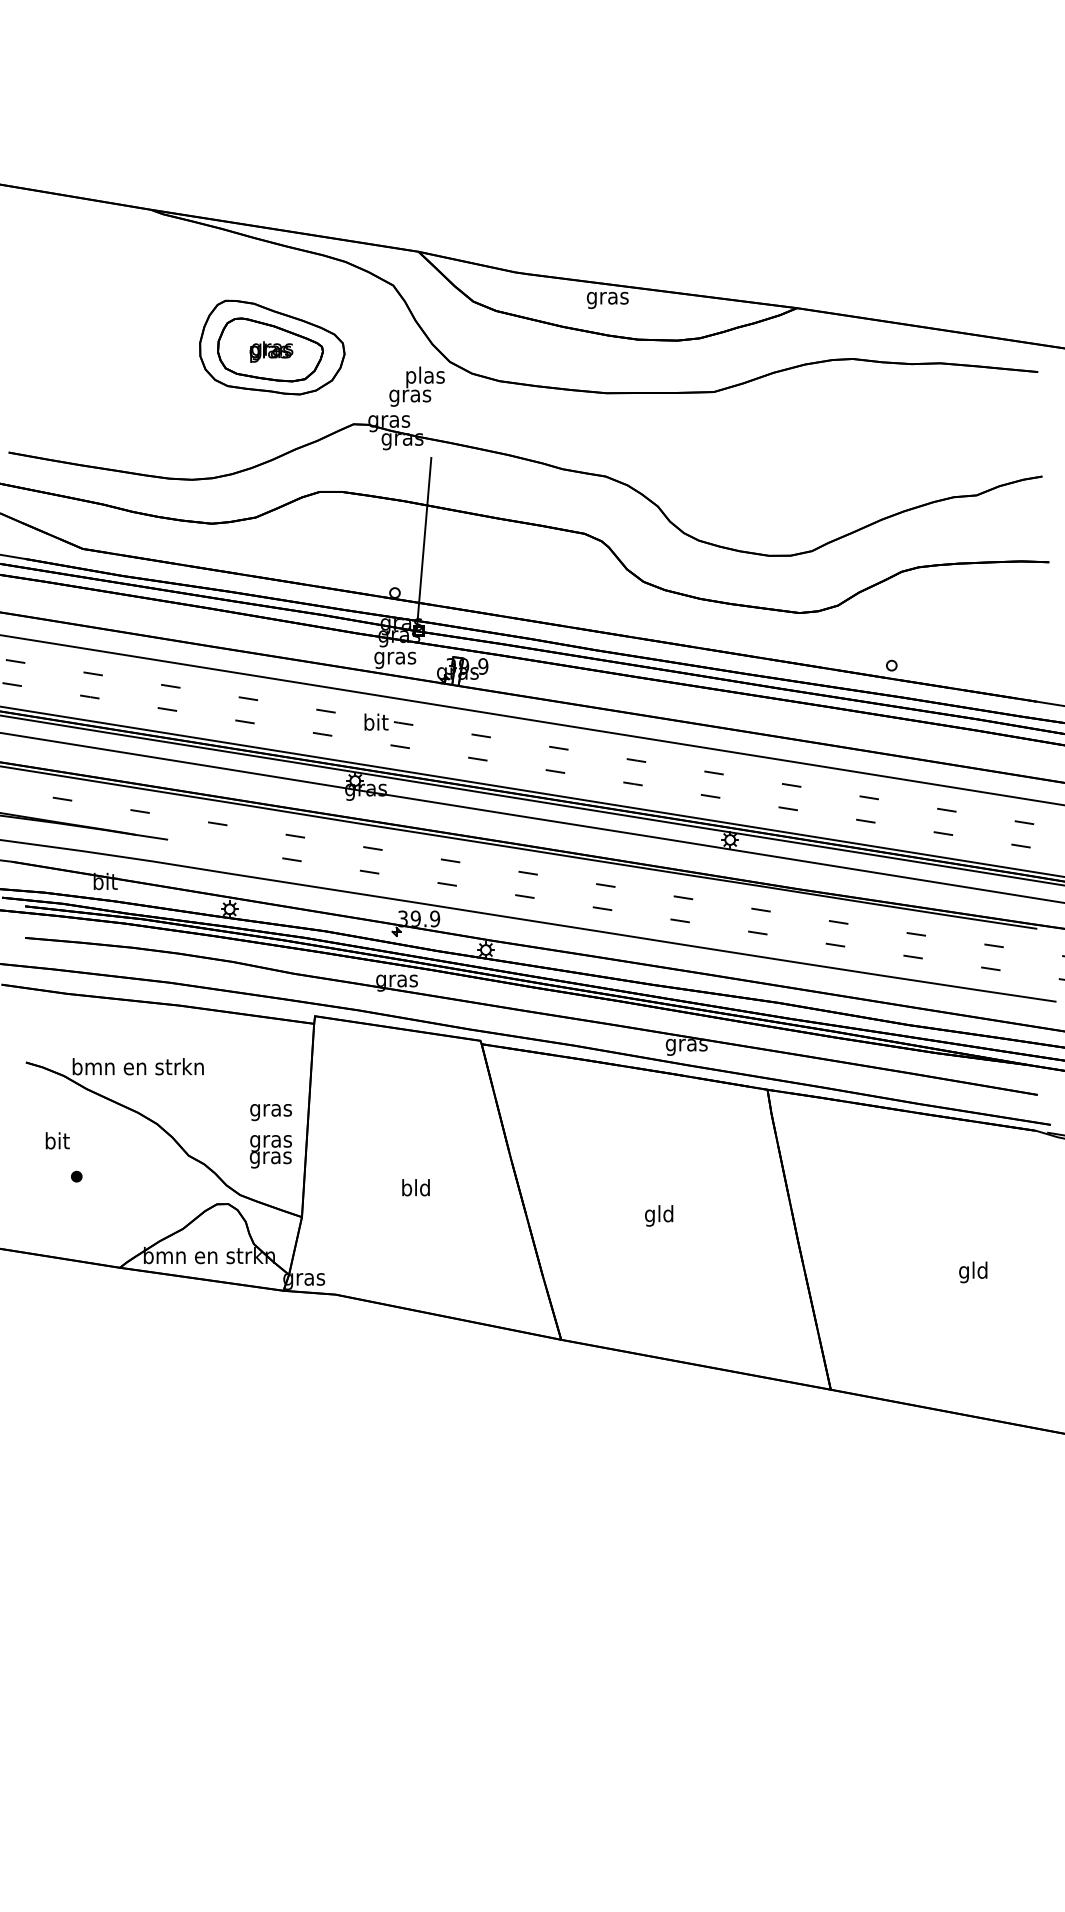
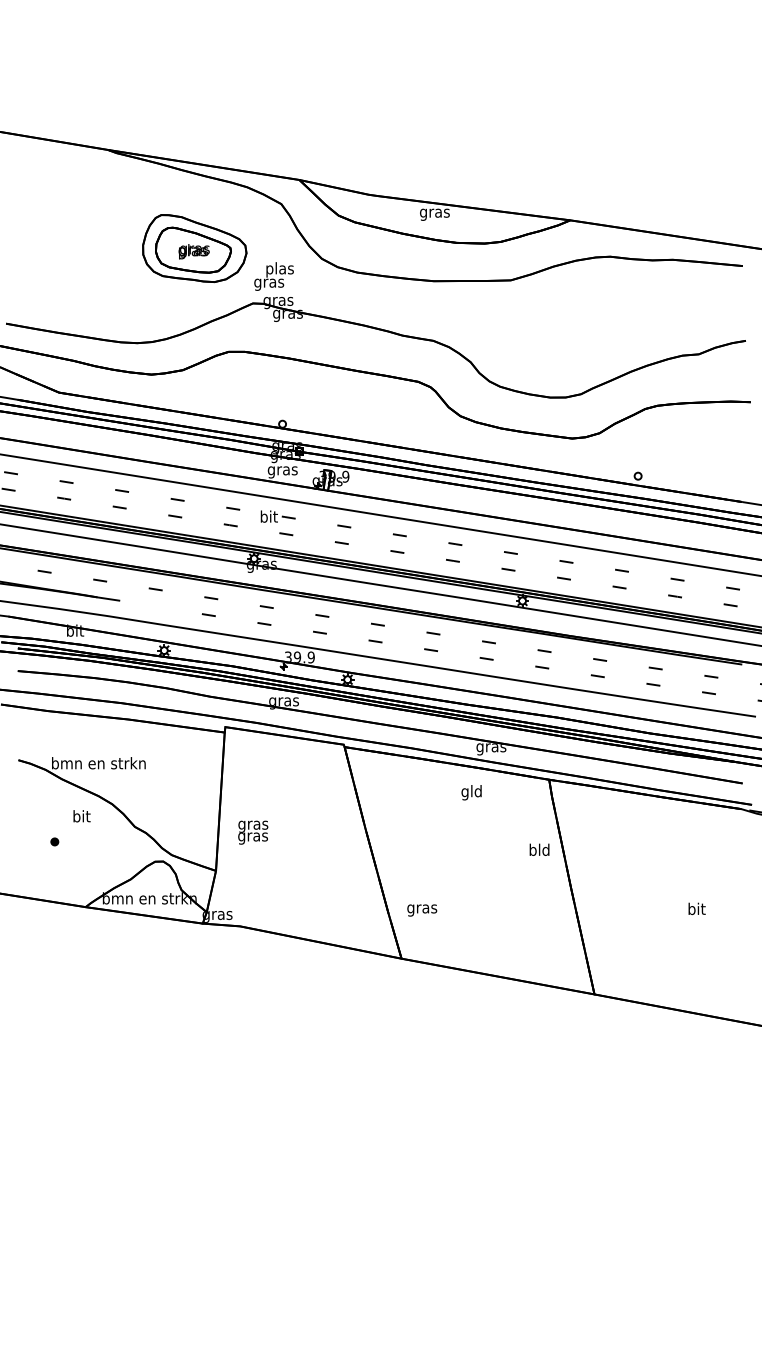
text: (416, 386) -> (273, 276), moved
line: (423, 544) -> (302, 389), removed
text: (270, 1112) -> (421, 910), moved
text: (57, 1140) -> (81, 816), moved
text: (270, 1151) -> (252, 832), moved
text: (415, 1187) -> (539, 849), moved
text: (659, 1215) -> (471, 792), moved
text: (973, 1272) -> (696, 910), gld -> bit

